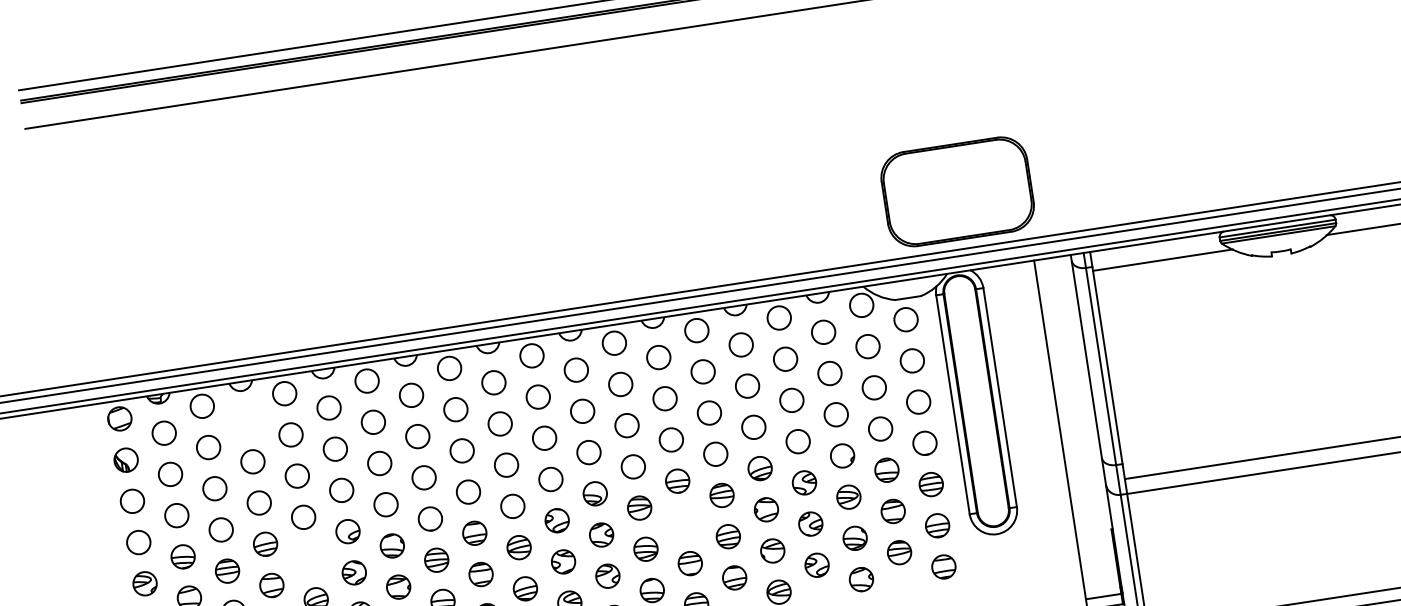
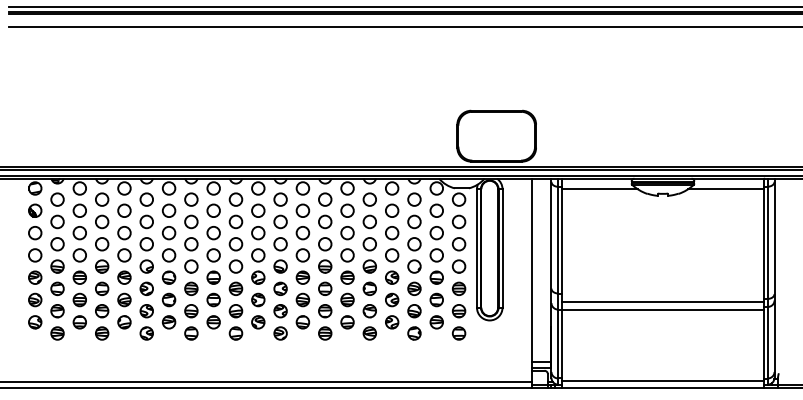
circle: (247, 420) -> (102, 199), added
part: (684, 521) -> (325, 288), added
part: (309, 558) -> (124, 277), added

